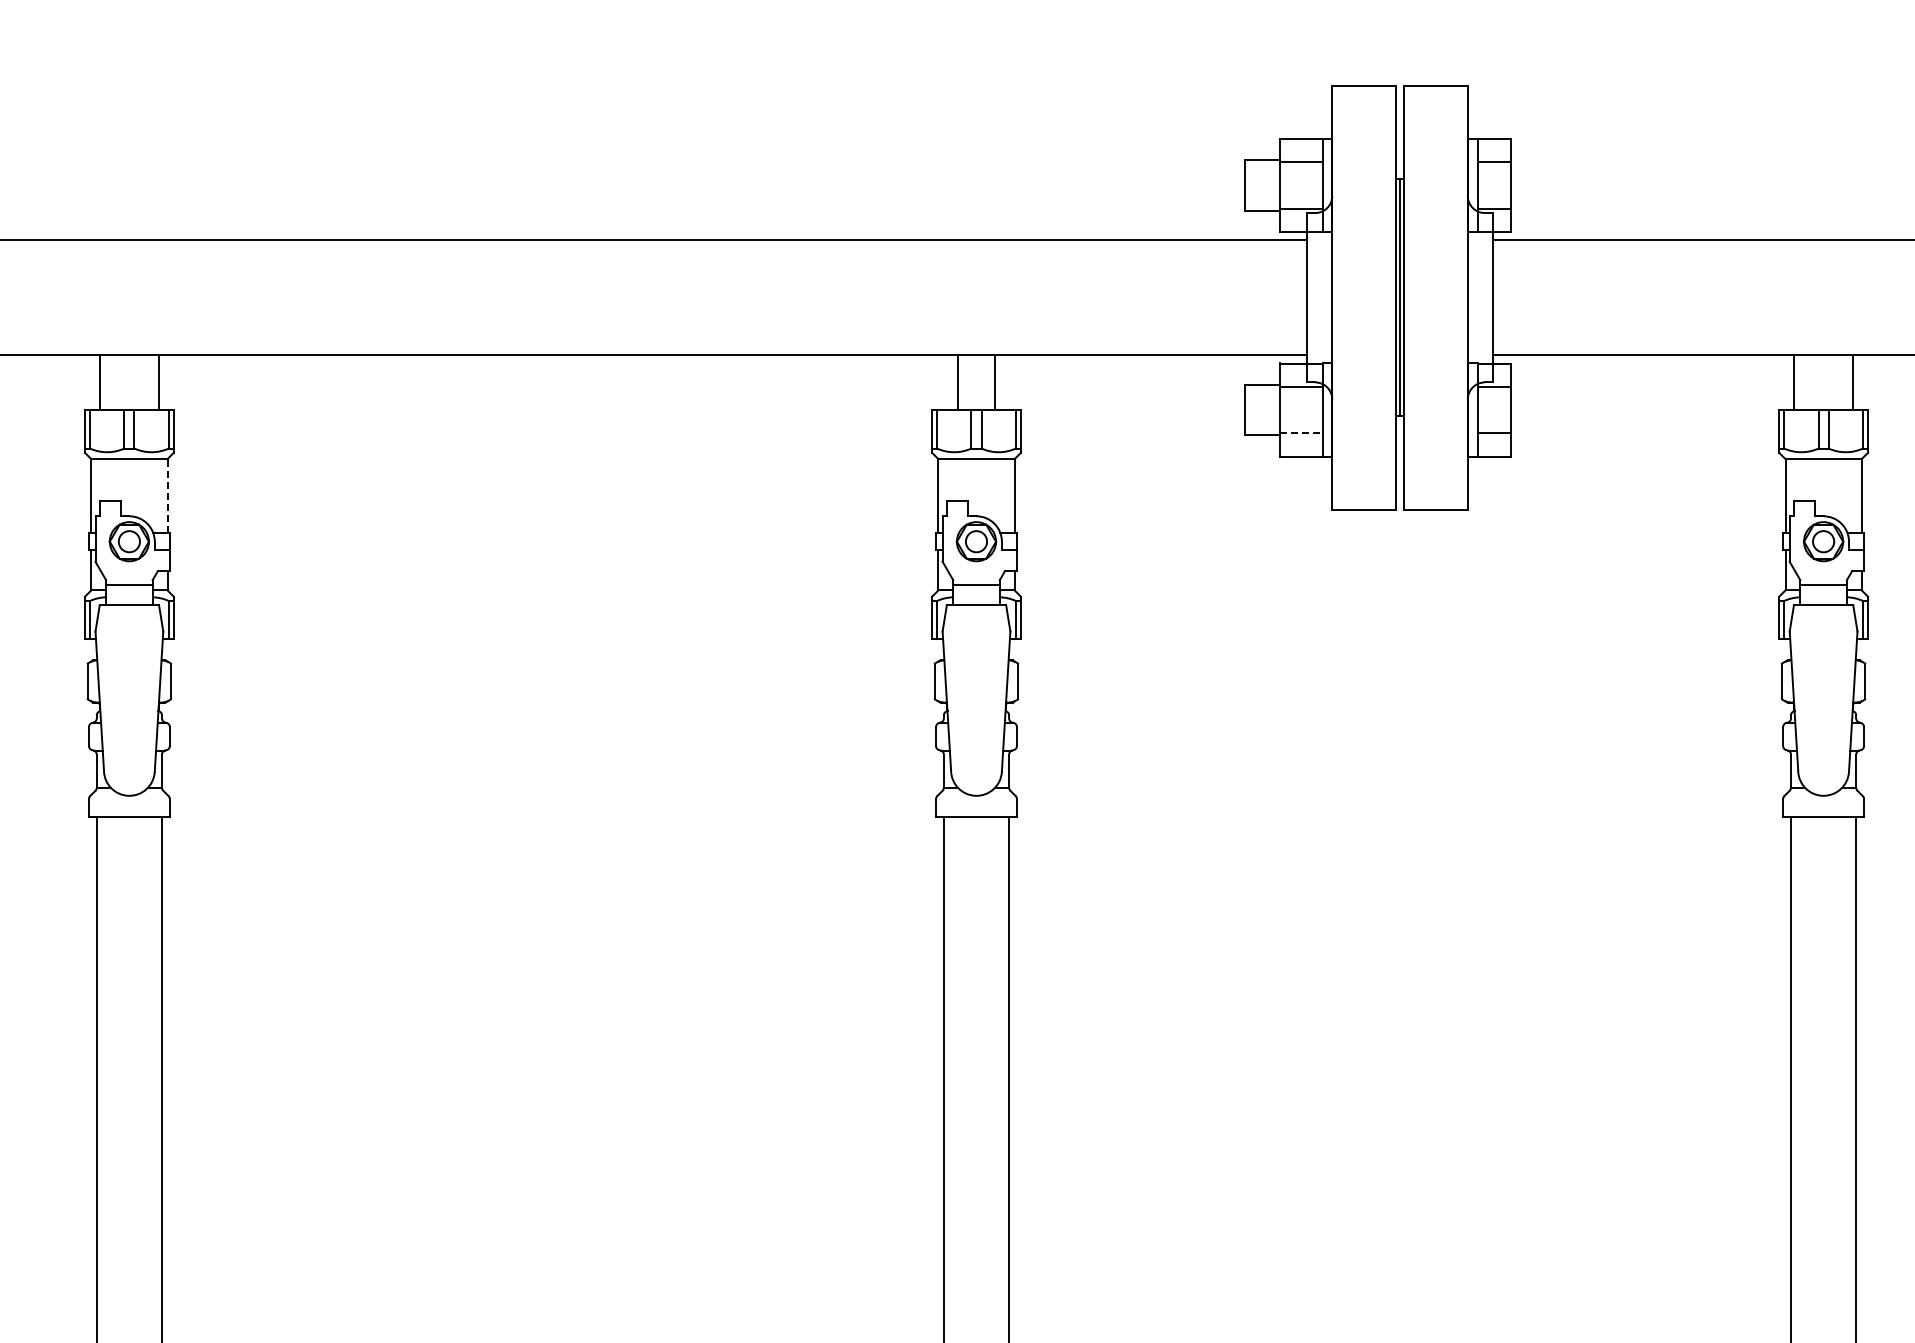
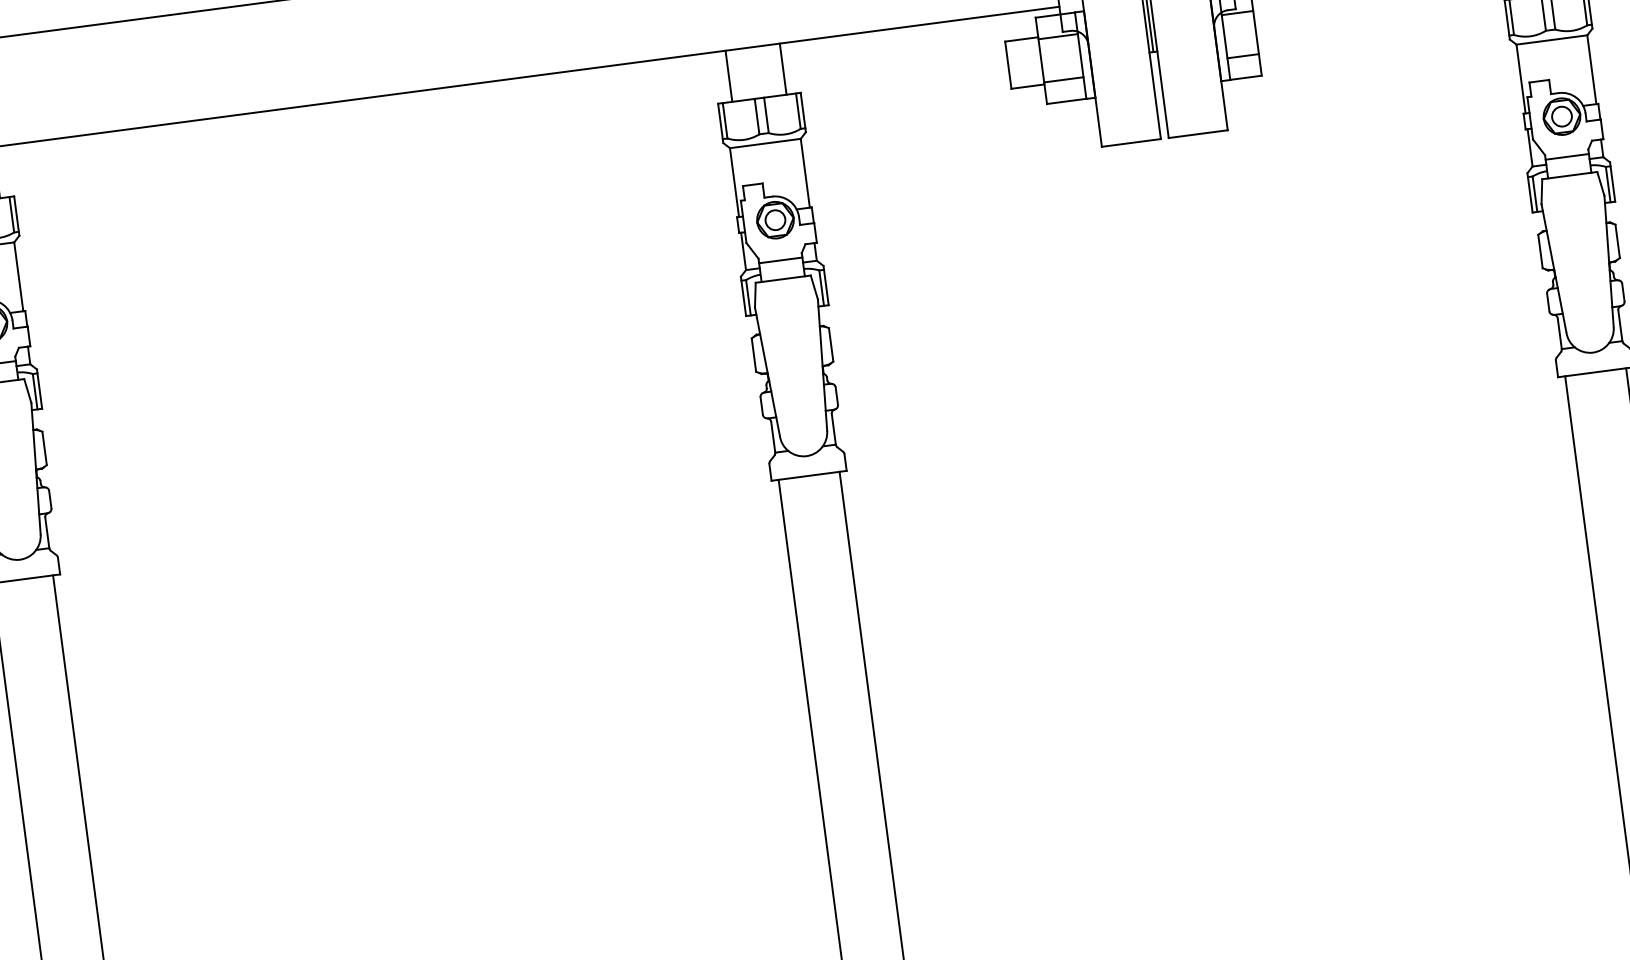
line: (957, 382) -> (782, 68), moved
line: (995, 382) -> (729, 75), moved
line: (1301, 433) -> (1064, 80), dashed -> solid
line: (167, 495) -> (18, 276), dashed -> solid

